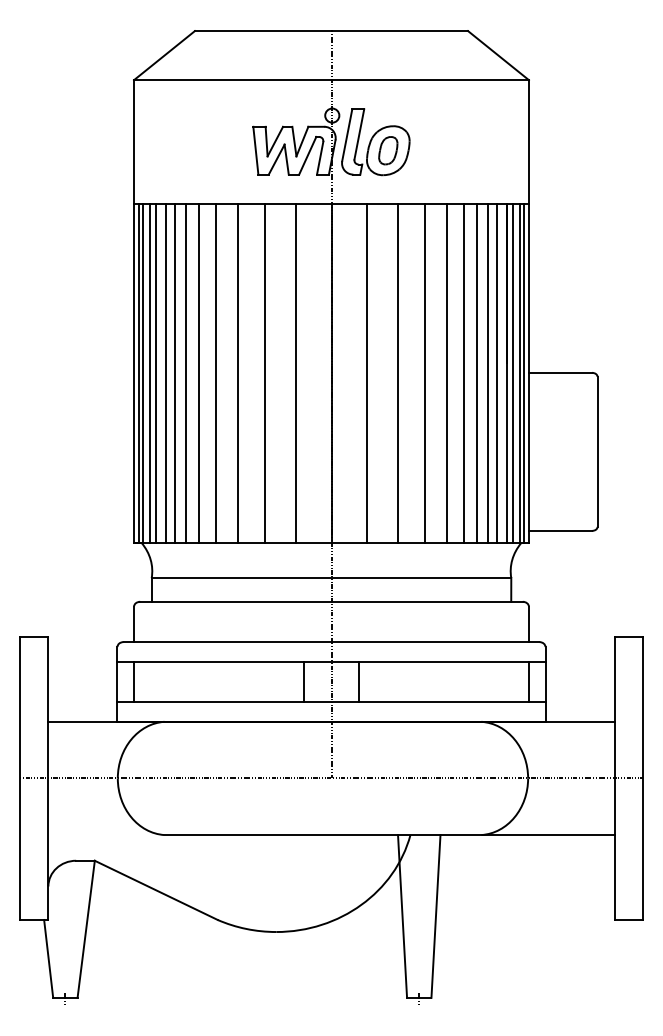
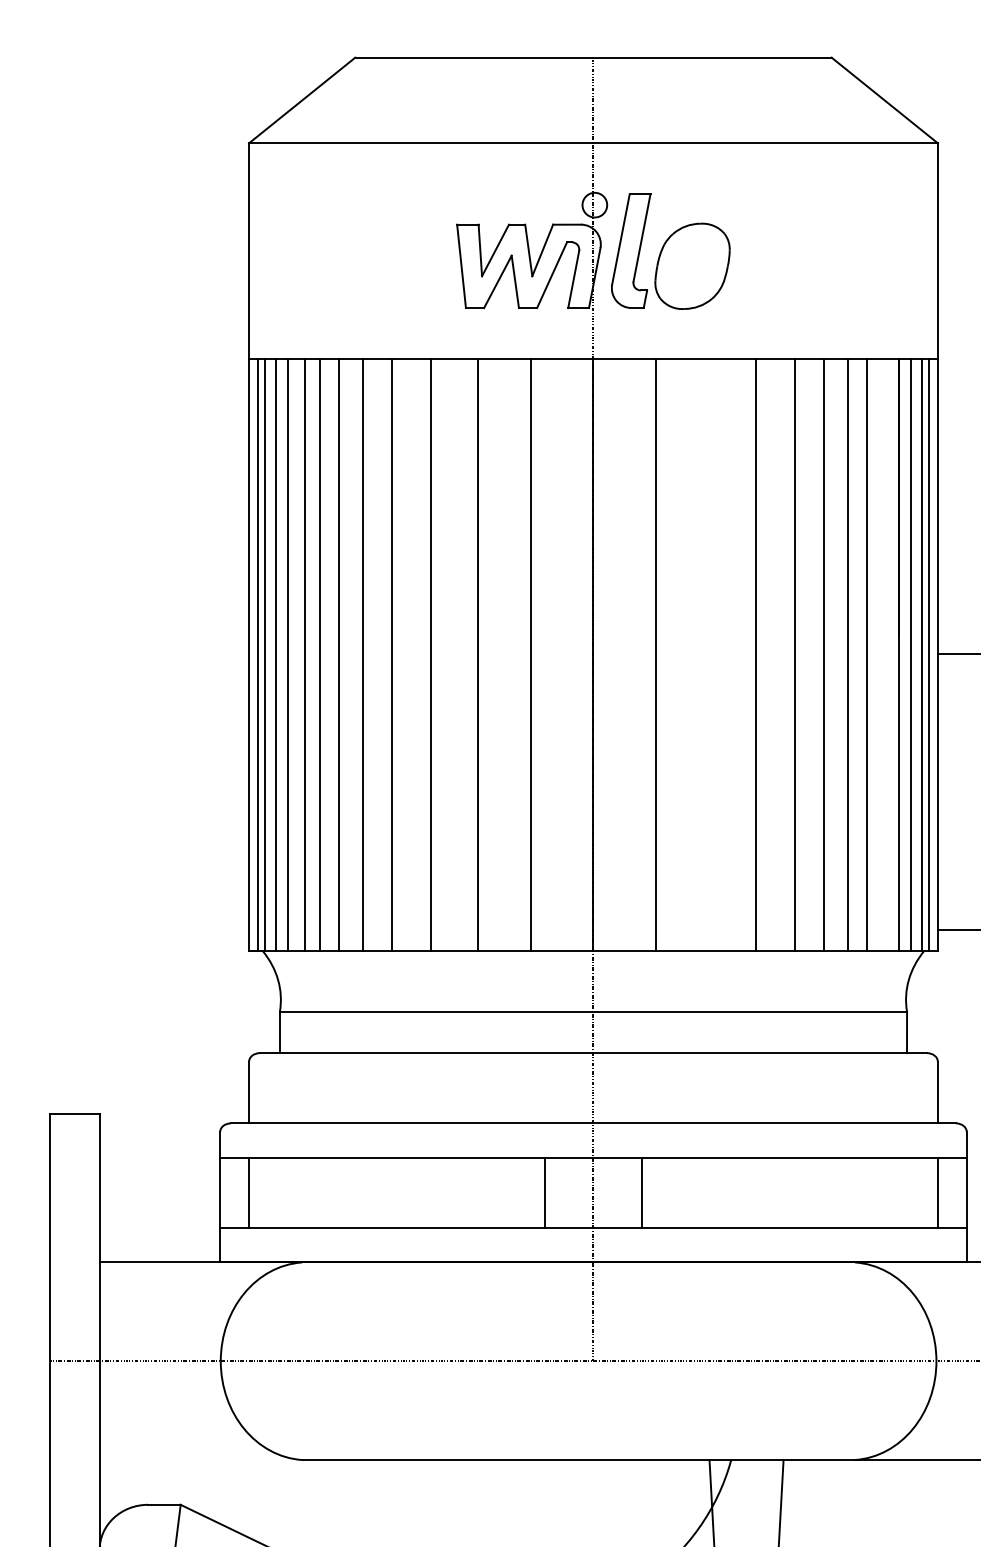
part: (388, 150) -> (692, 265), removed
line: (397, 373) -> (708, 654), removed
line: (497, 373) -> (883, 654), removed

